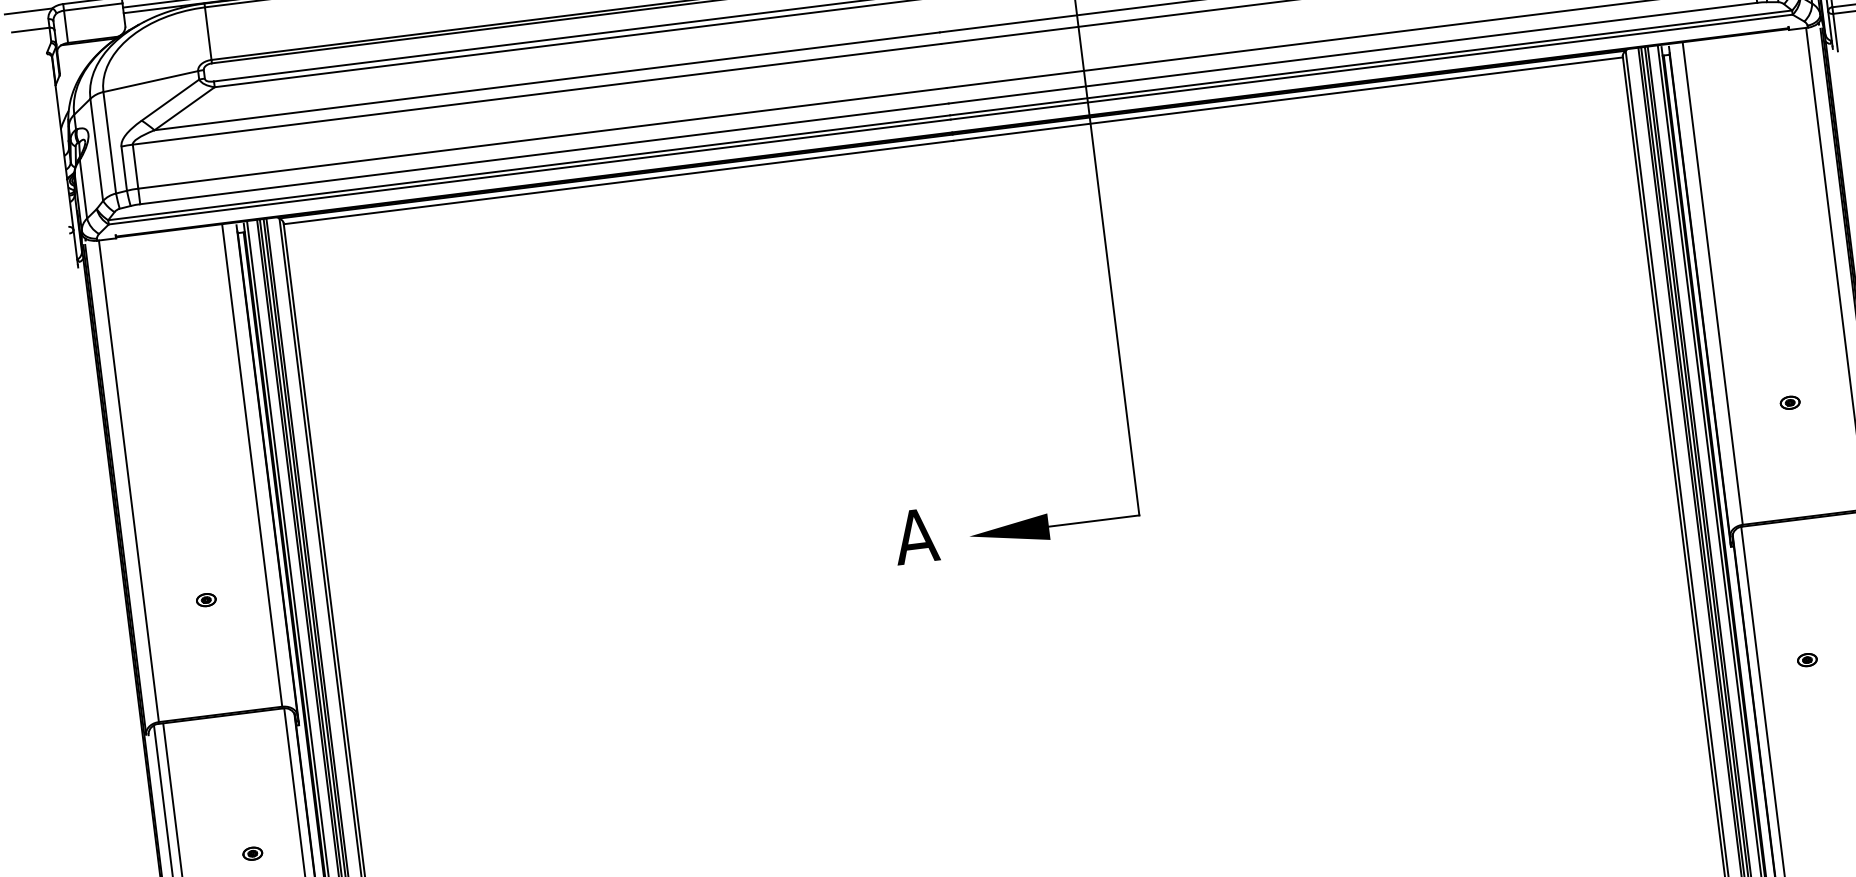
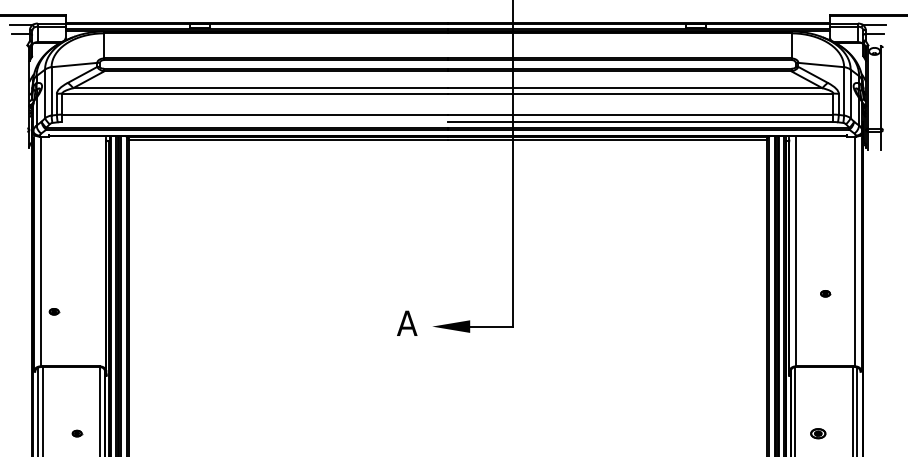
line: (543, 155) -> (254, 122), removed
part: (1790, 402) -> (825, 293), moved
line: (252, 465) -> (99, 251), removed
part: (206, 599) -> (54, 311), moved
part: (1807, 659) -> (818, 433), size x1.6

